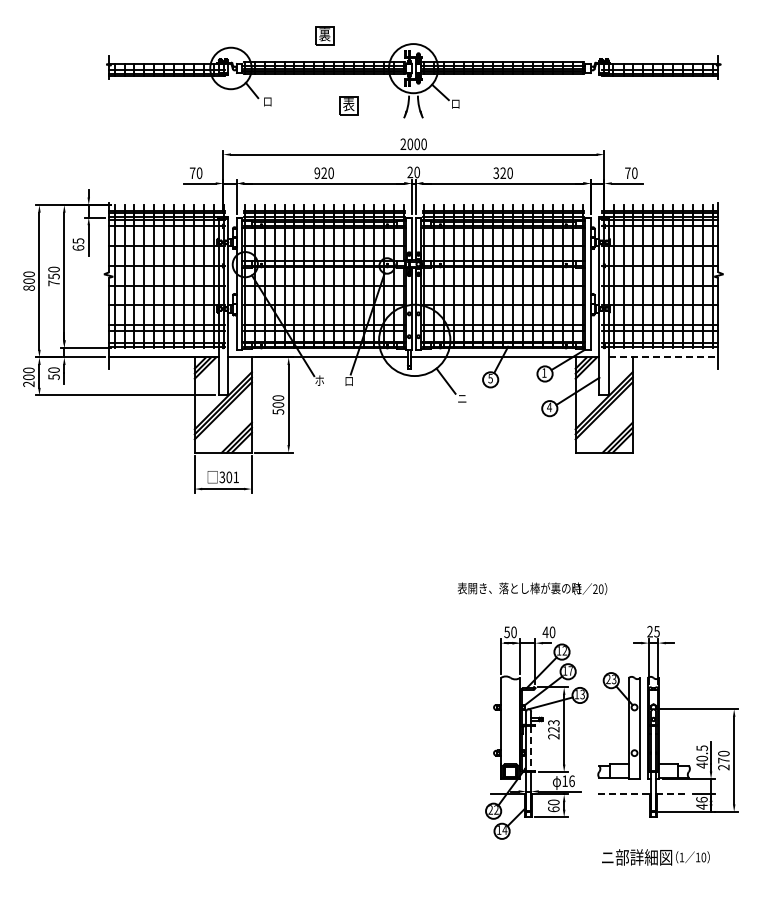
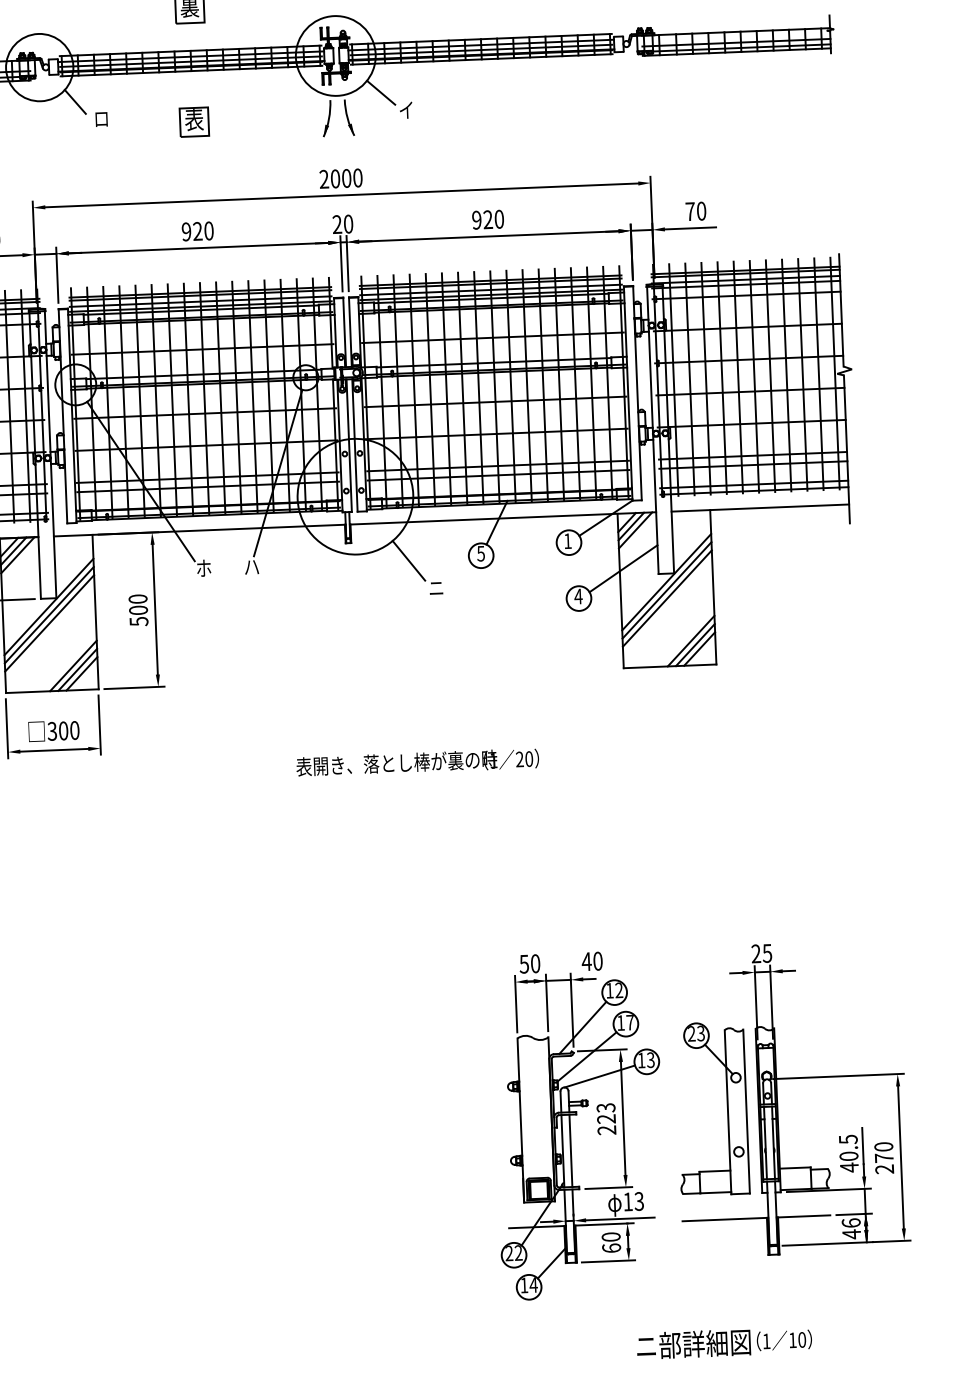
text: (455, 103) -> (406, 109), ロ -> イ
part: (348, 105) -> (193, 121), moved
text: (496, 172) -> (477, 219), 320 -> 920
line: (663, 357) -> (760, 508), dashed -> solid
text: (349, 381) -> (252, 567), ロ -> ハ
text: (236, 477) -> (75, 730), 301 -> 300
text: (532, 588) -> (417, 762), moved
line: (531, 748) -> (571, 1151), dashed -> solid
text: (571, 780) -> (638, 1200), 16 -> 13
line: (625, 794) -> (726, 1219), dashed -> solid
line: (673, 794) -> (804, 1216), dashed -> solid
text: (655, 857) -> (723, 1343), moved

